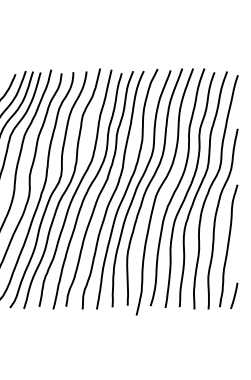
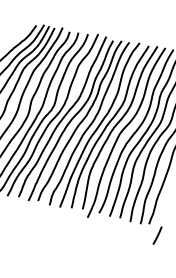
line: (234, 295) -> (157, 235), moved

